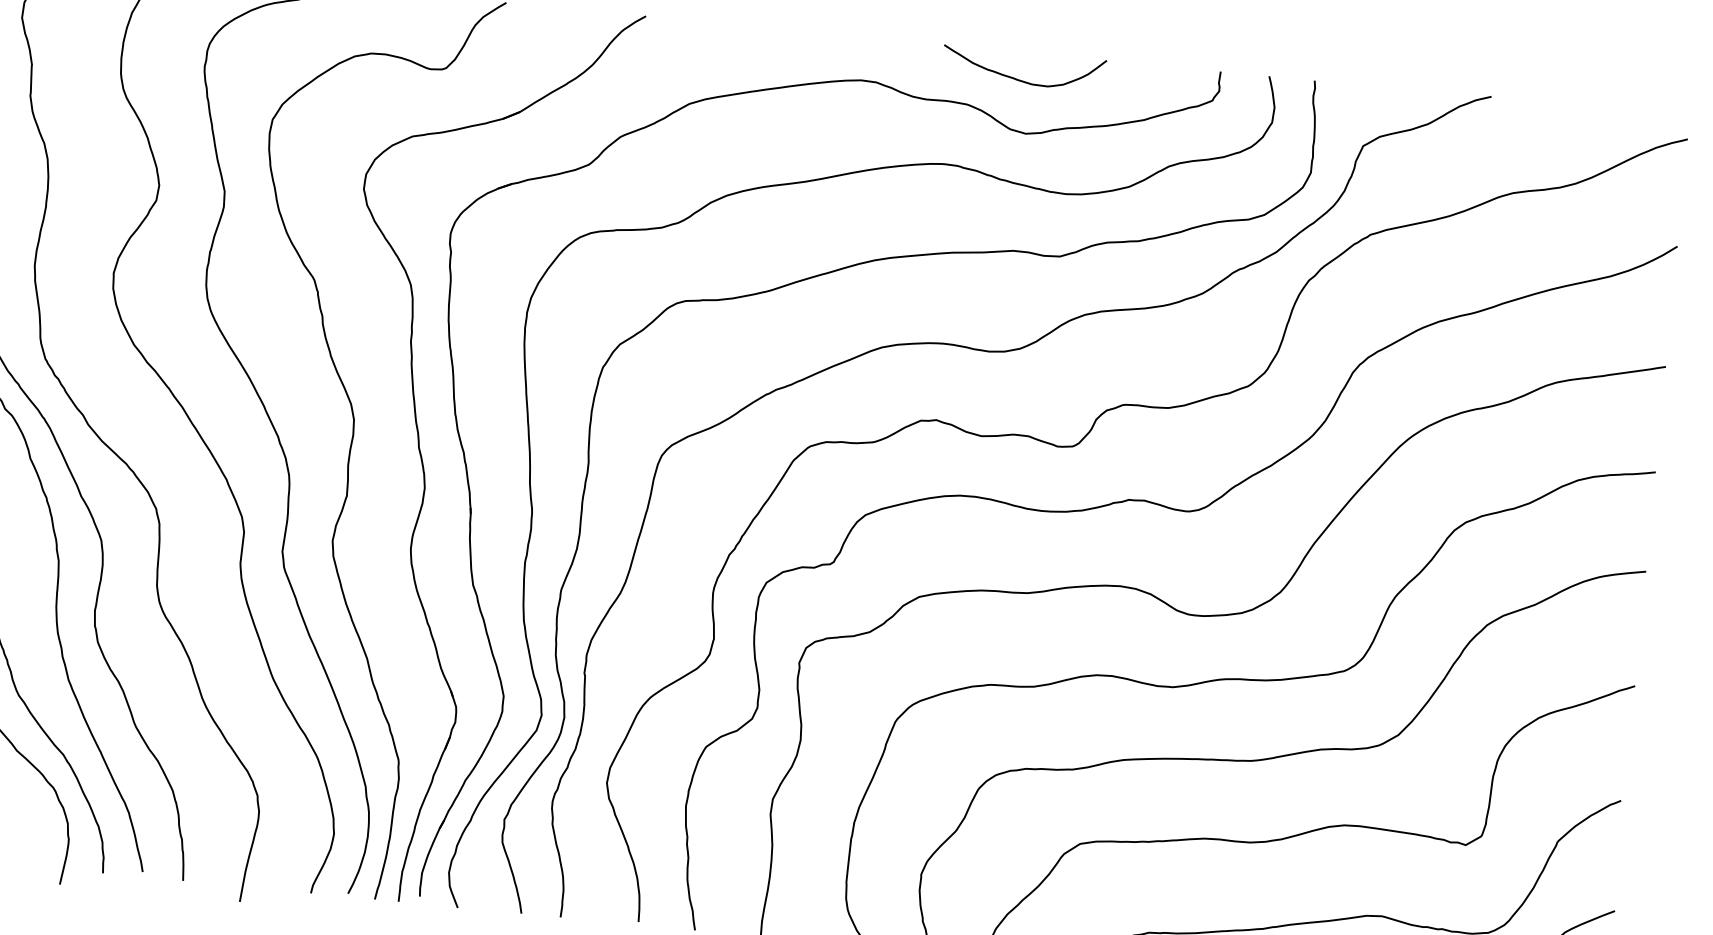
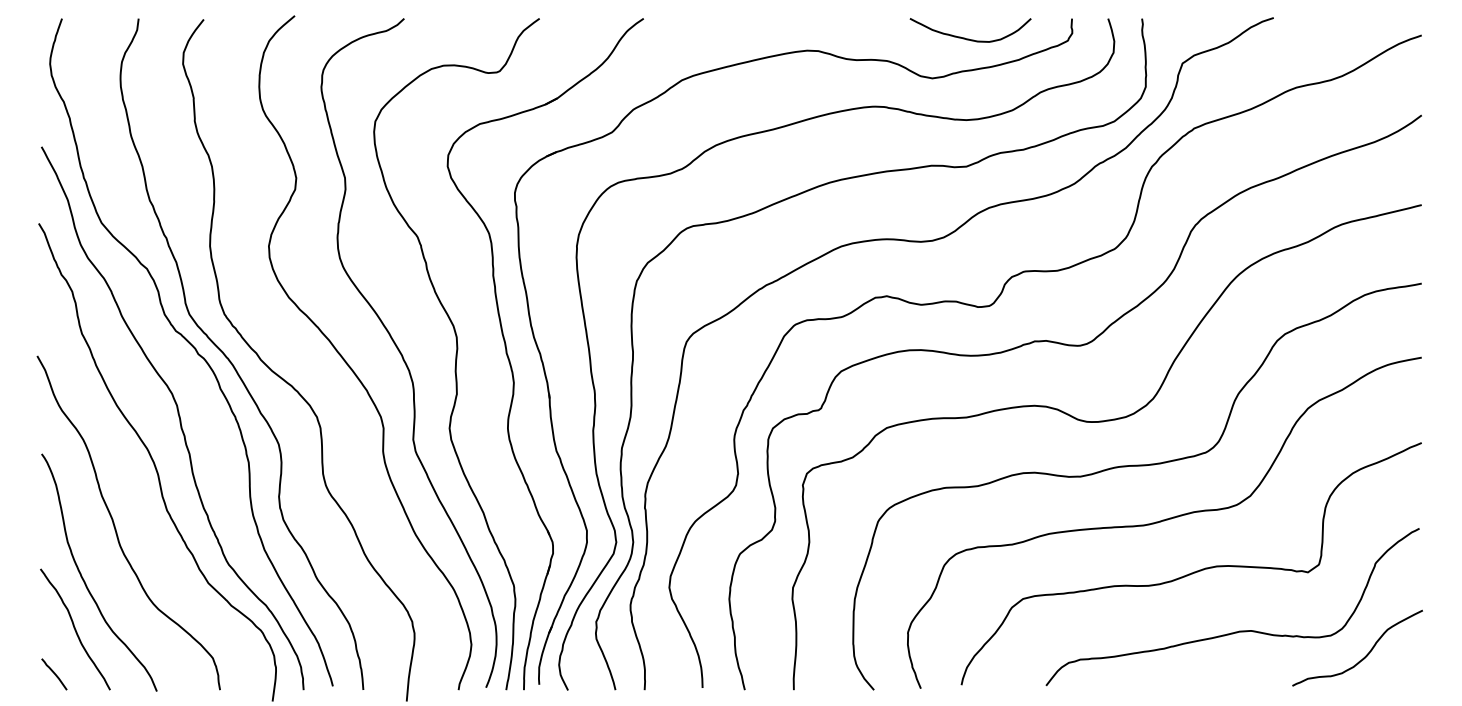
curve: (1021, 79) -> (969, 38), moved

